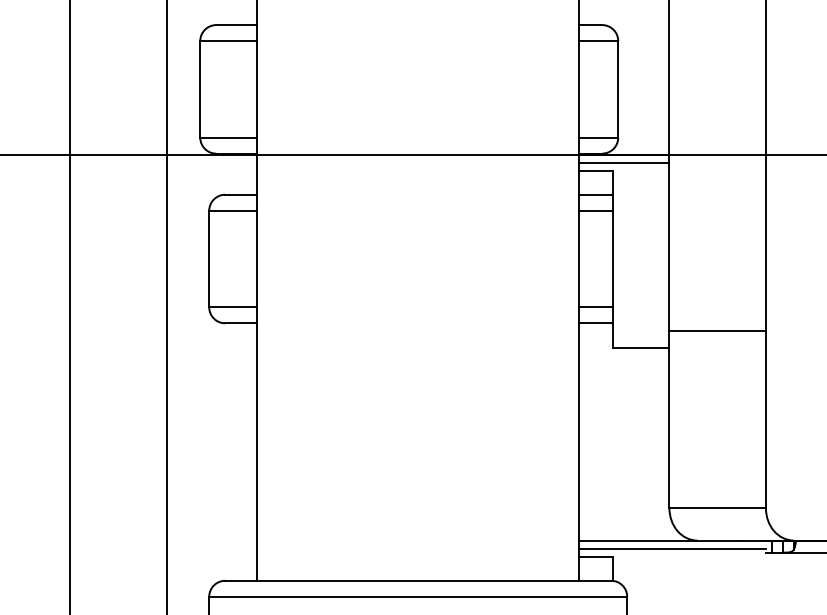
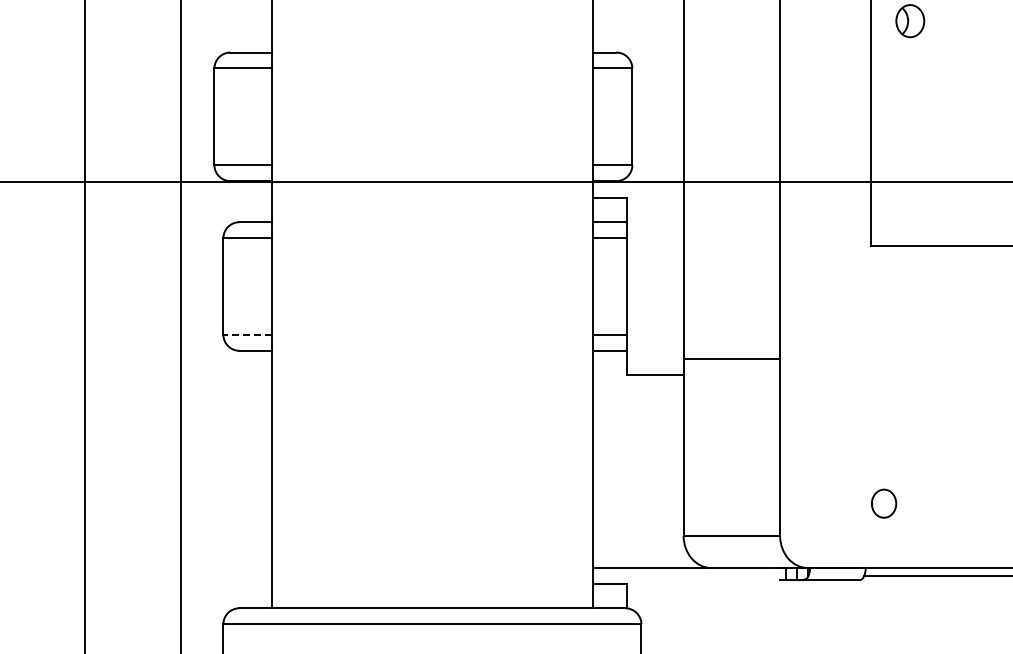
line: (624, 163) -> (638, 190), removed
line: (232, 307) -> (246, 334), solid -> dashed
line: (672, 549) -> (686, 576), removed

